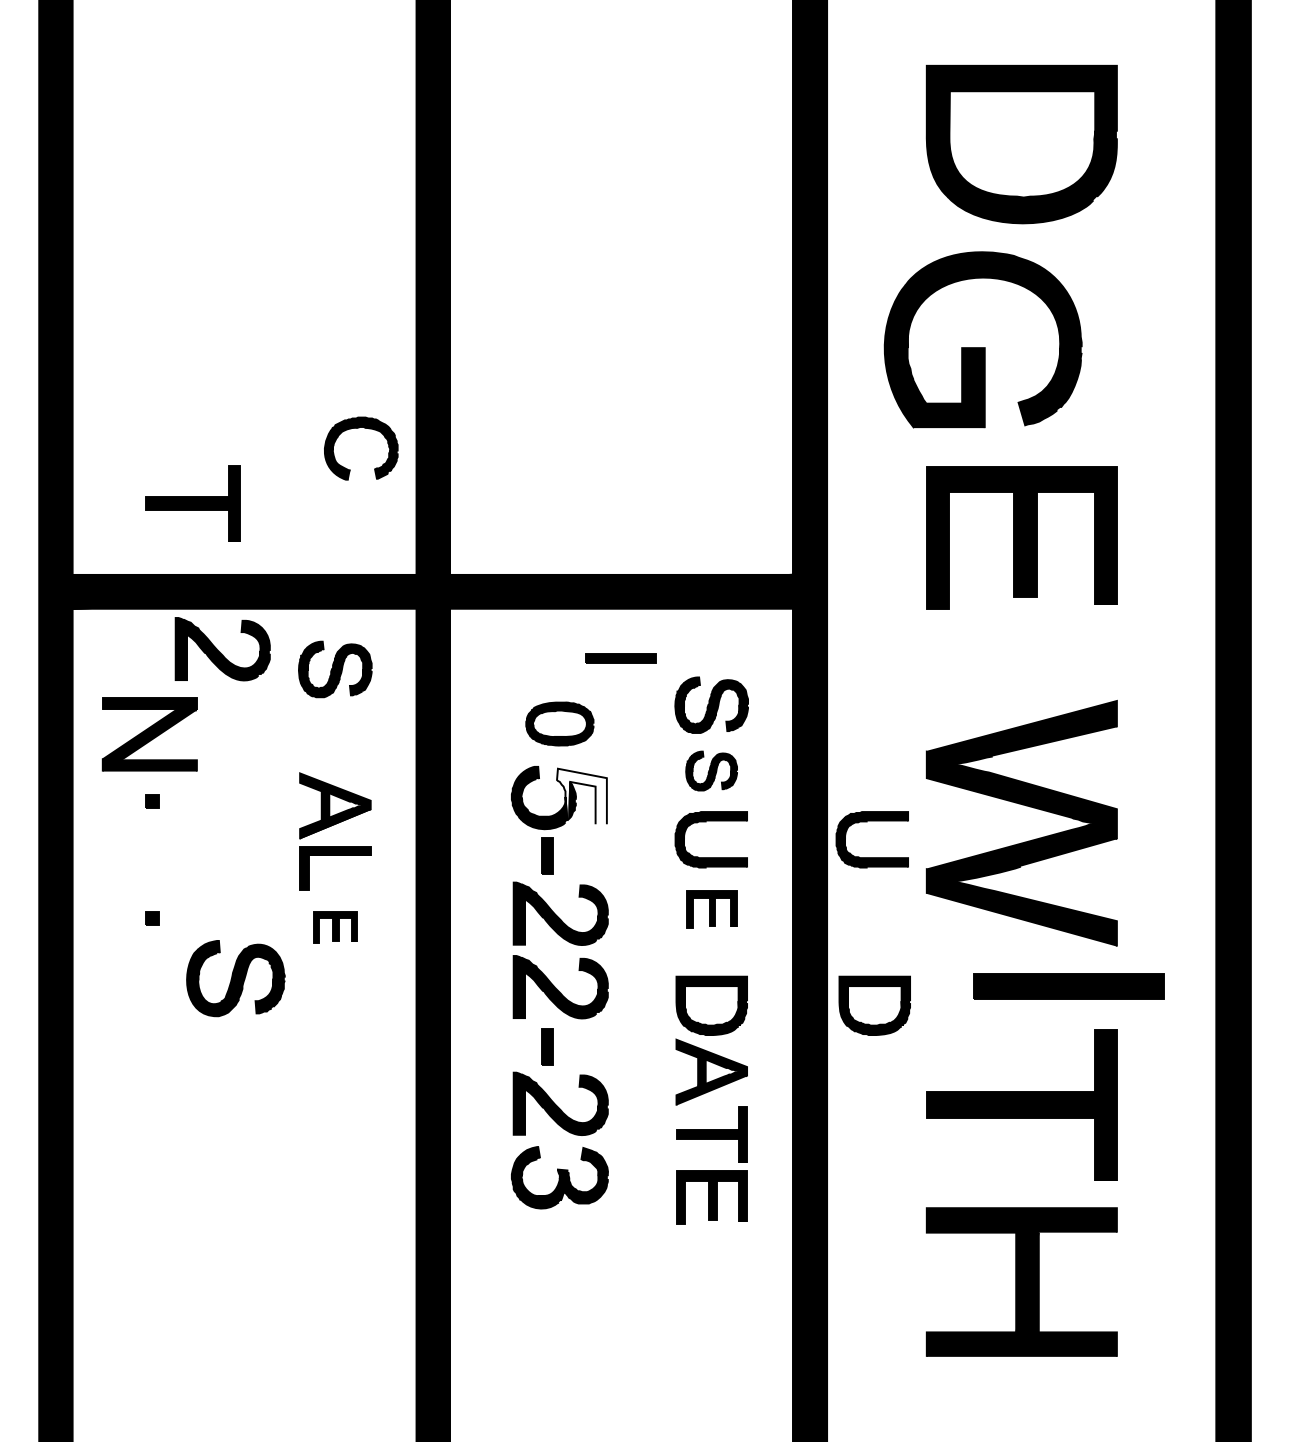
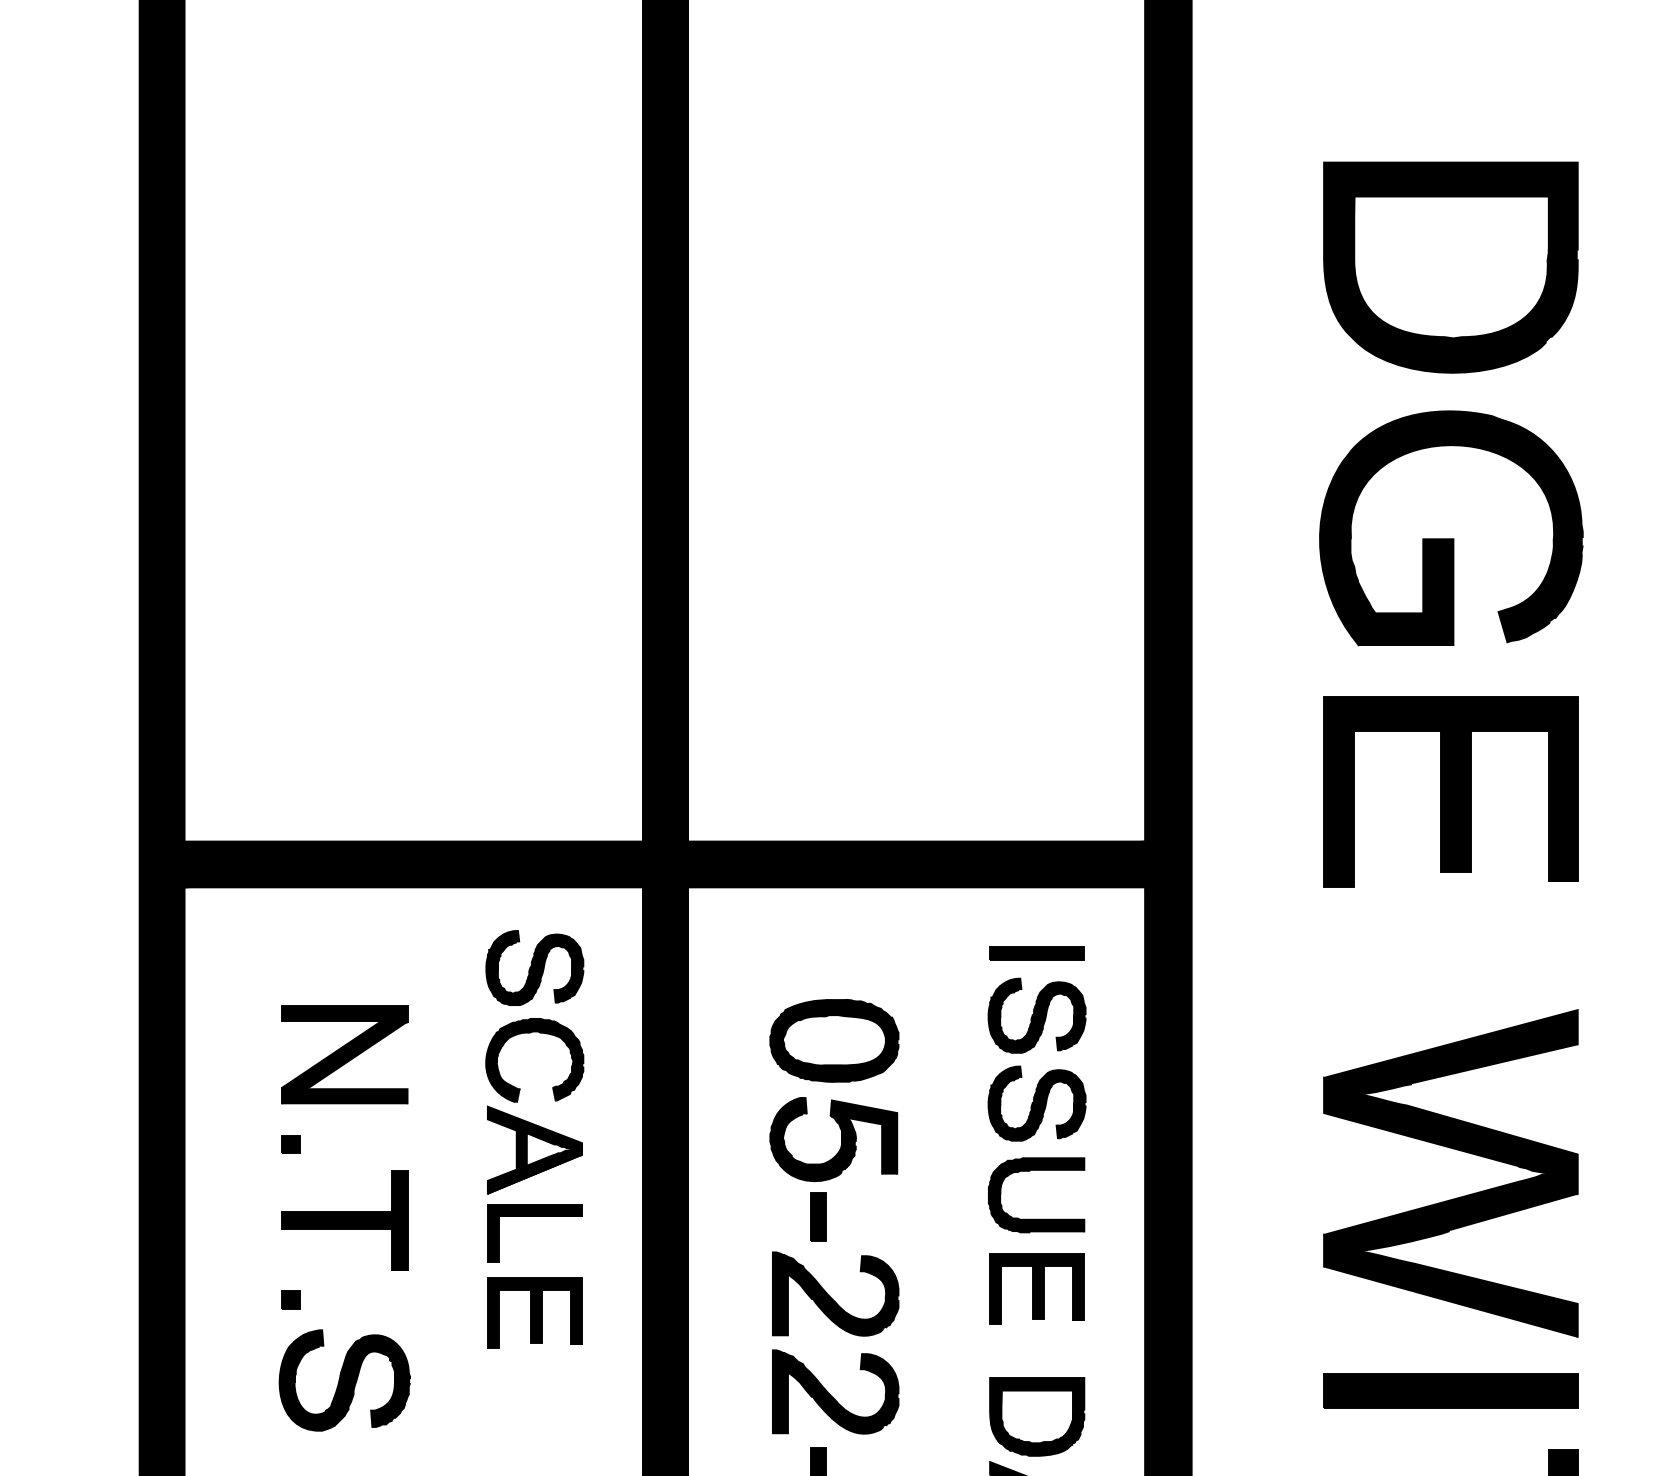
part: (982, 347) -> (1450, 538), moved
part: (359, 428) -> (532, 1033), moved
part: (192, 503) -> (344, 1220), moved
part: (222, 649) -> (384, 941), removed
part: (620, 658) -> (1036, 953), moved
part: (559, 723) -> (833, 1040), size x1.43
part: (149, 734) -> (344, 1054), moved
part: (711, 770) -> (1036, 1102), size x1.43
fill: (581, 796) -> (863, 1137), added
part: (867, 822) -> (1244, 1172), removed
part: (711, 909) -> (1036, 1288), size x1.43
part: (335, 927) -> (535, 1312), size x1.67
part: (235, 978) -> (344, 1380), moved
part: (1068, 986) -> (1450, 1391), moved
part: (874, 1005) -> (1254, 1416), removed

